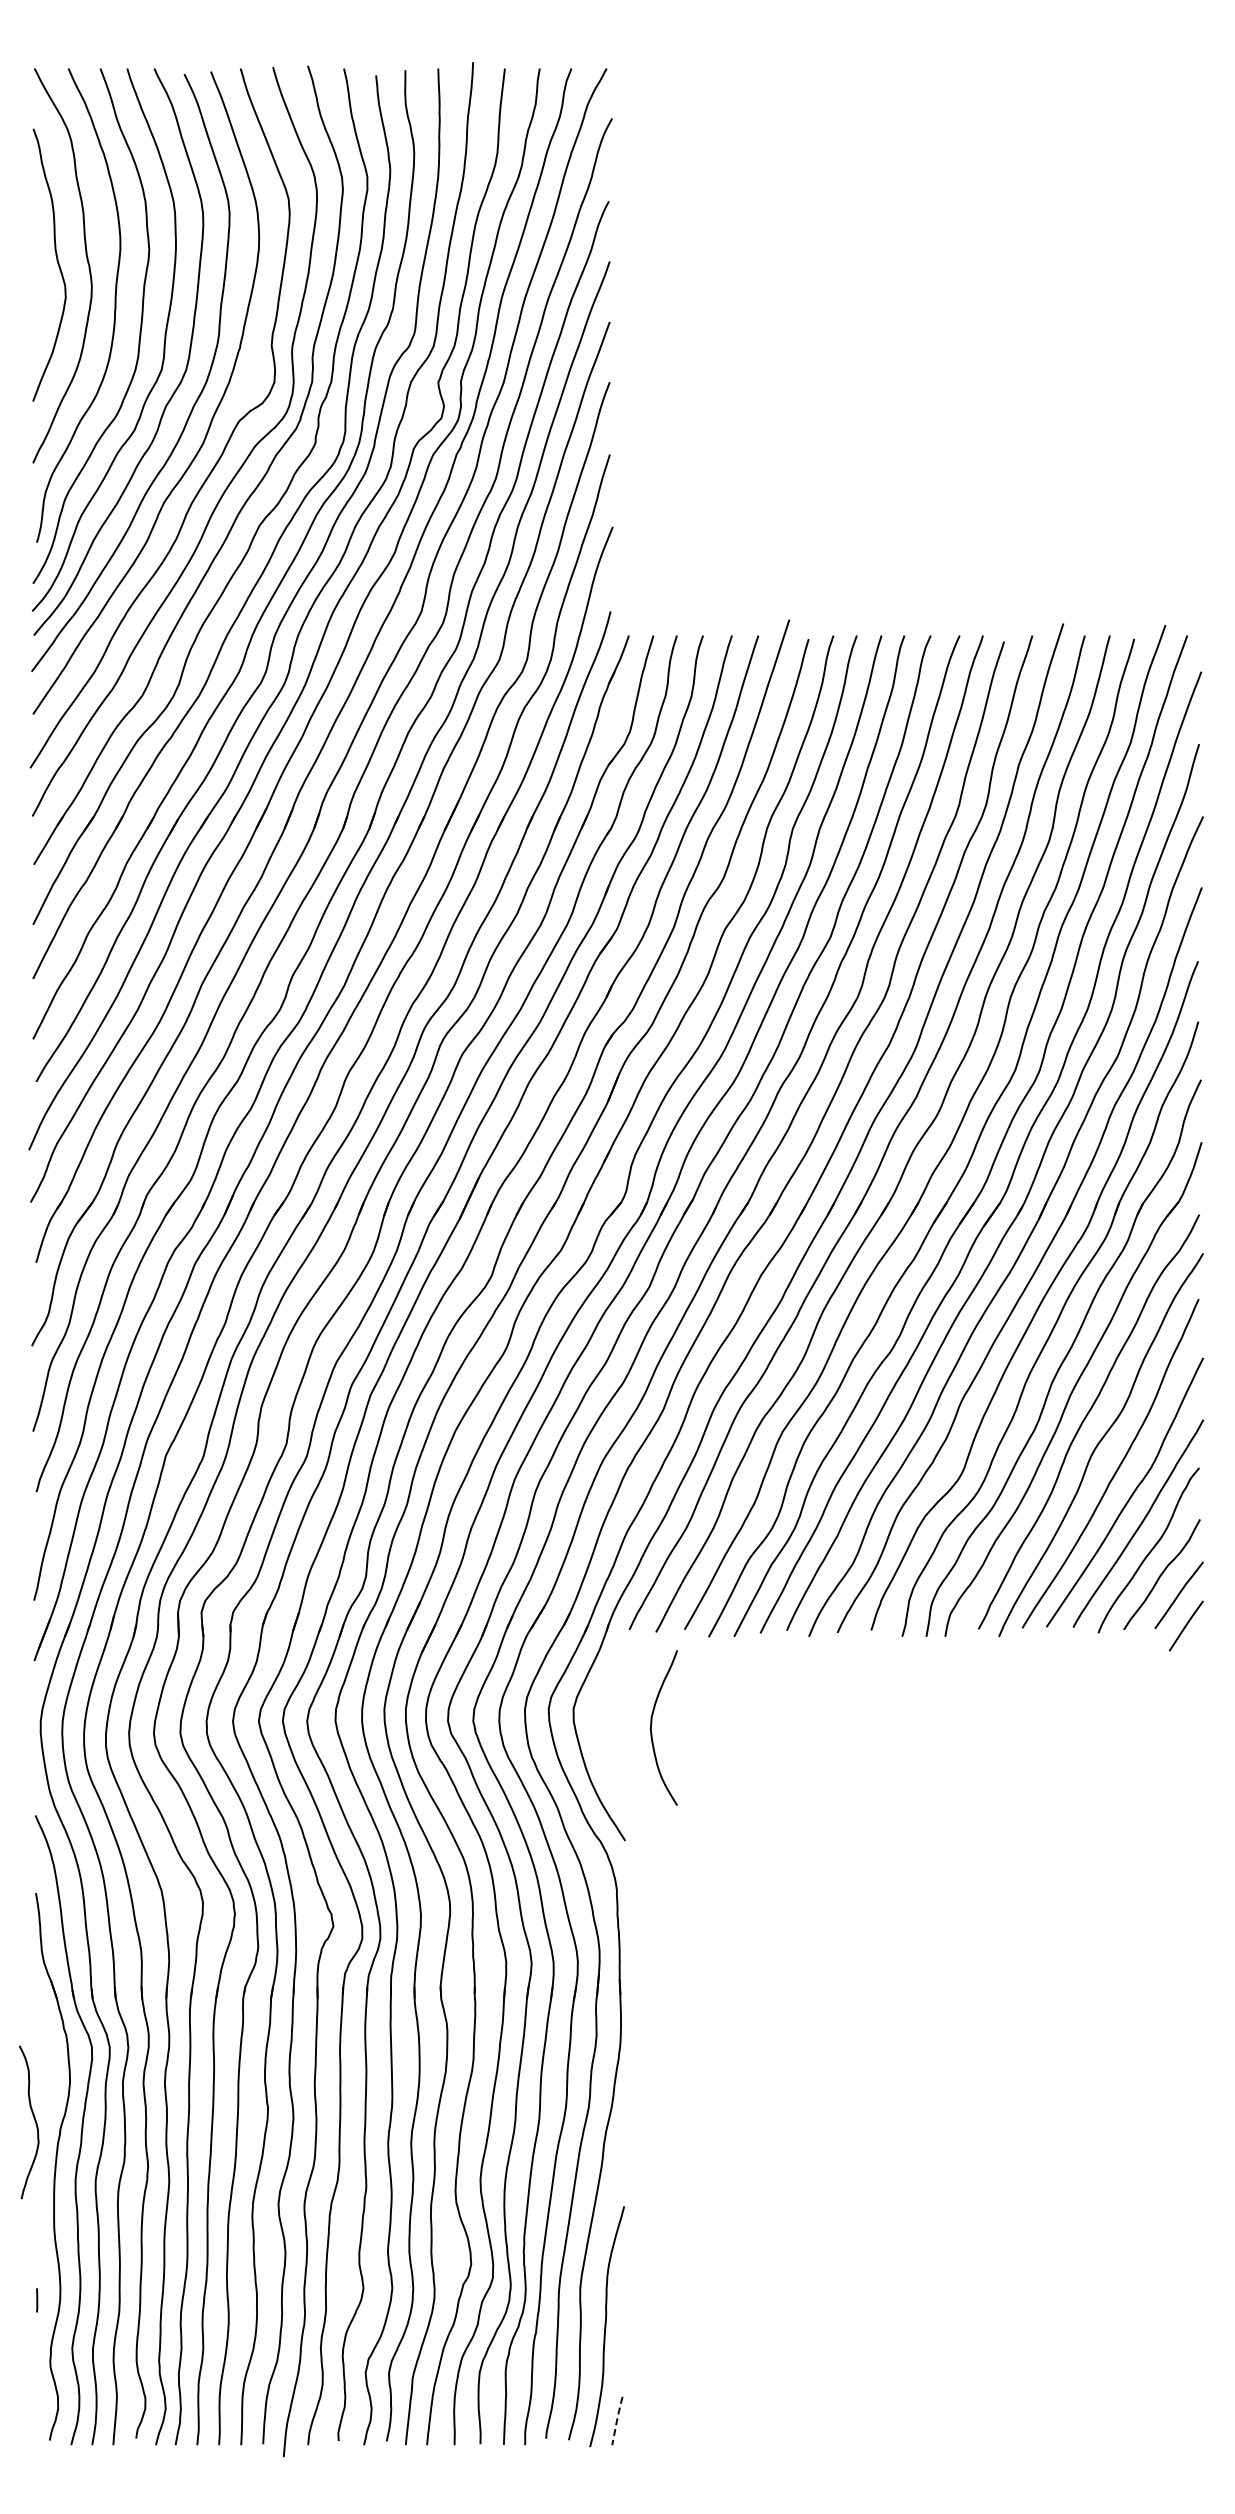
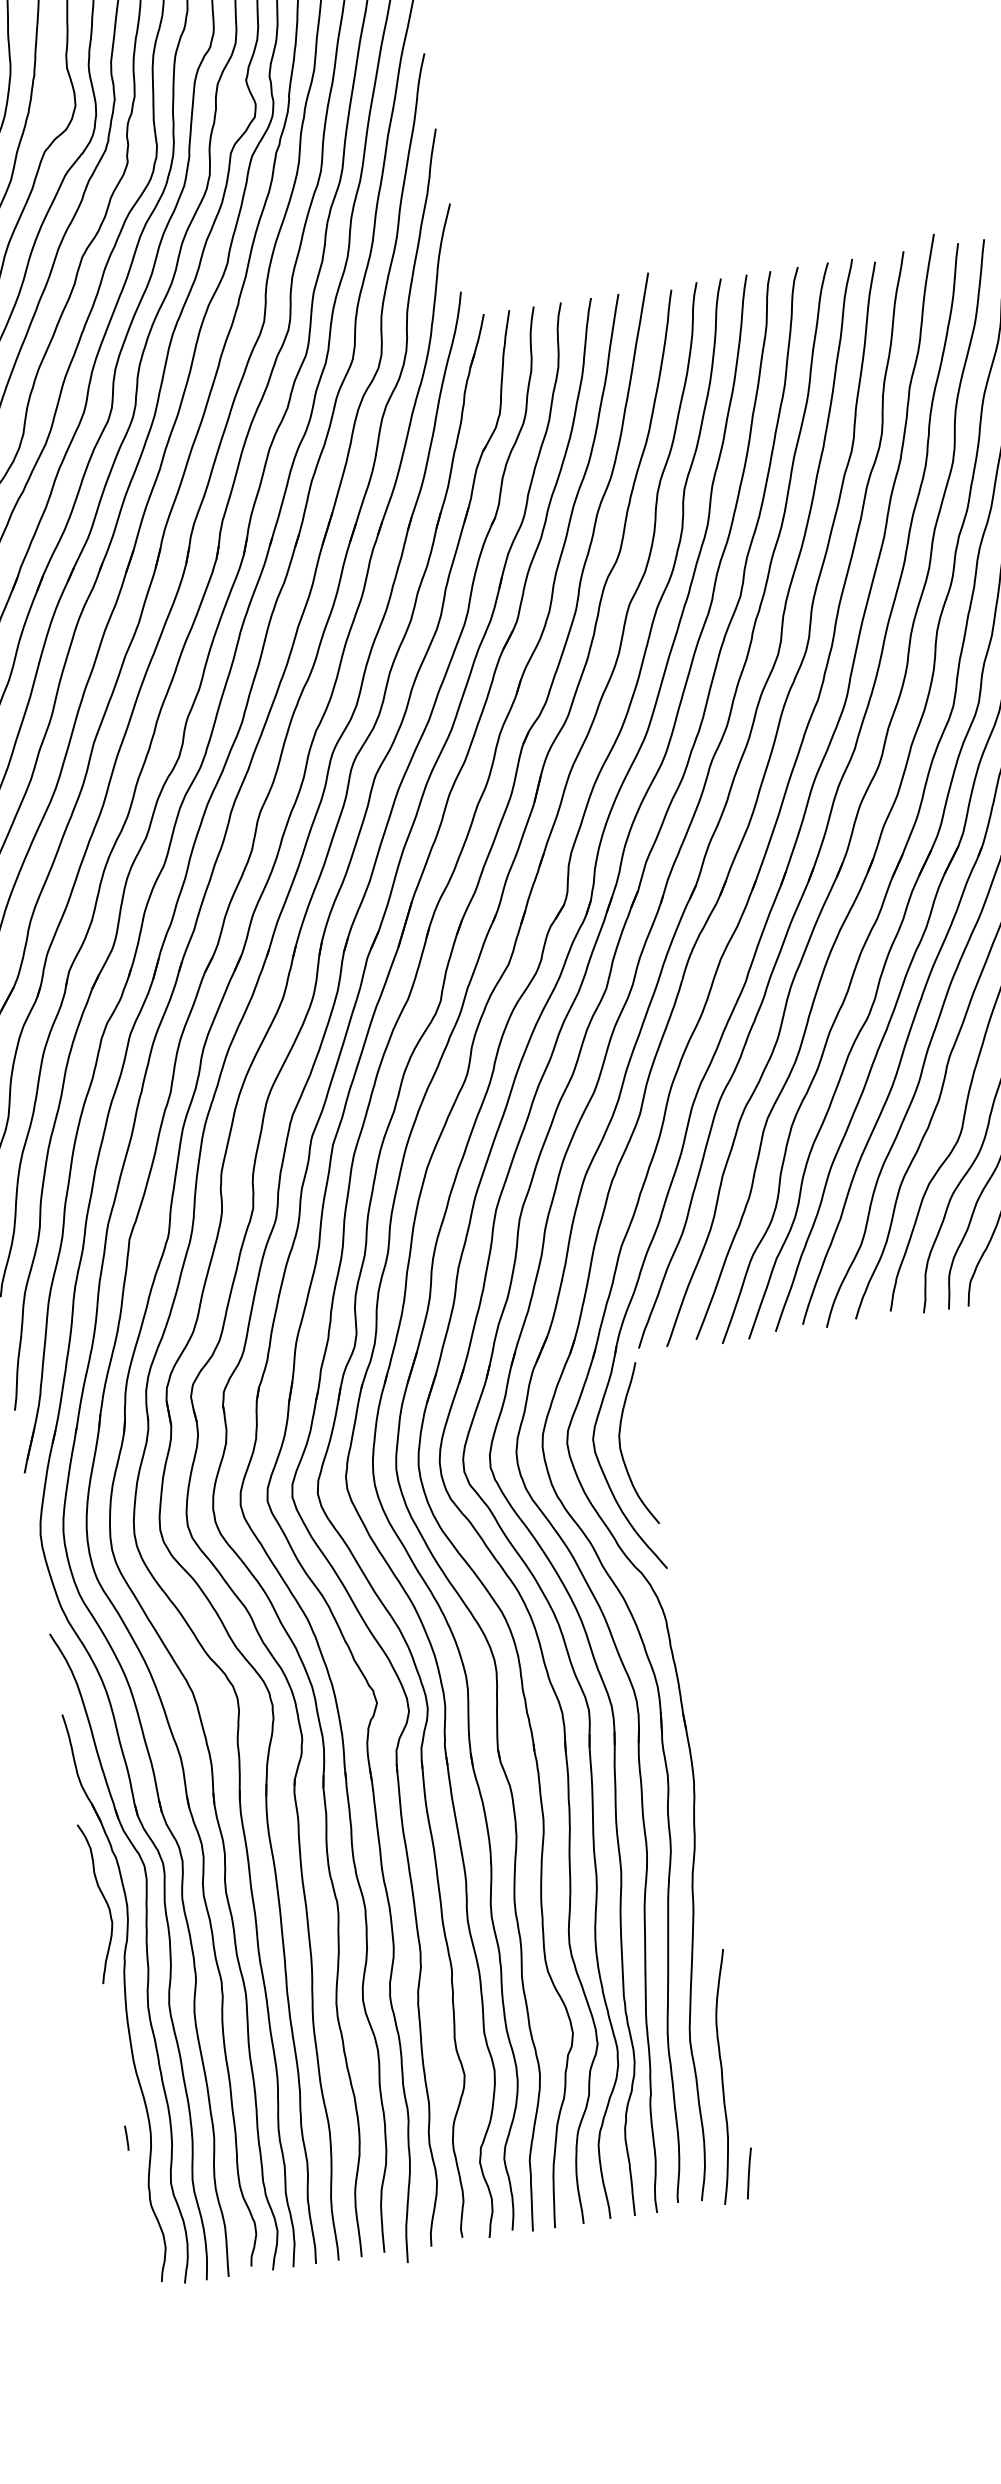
curve: (652, 1723) -> (621, 1442), moved
curve: (34, 2121) -> (104, 1901), moved
line: (616, 2421) -> (748, 2174), dashed -> solid

